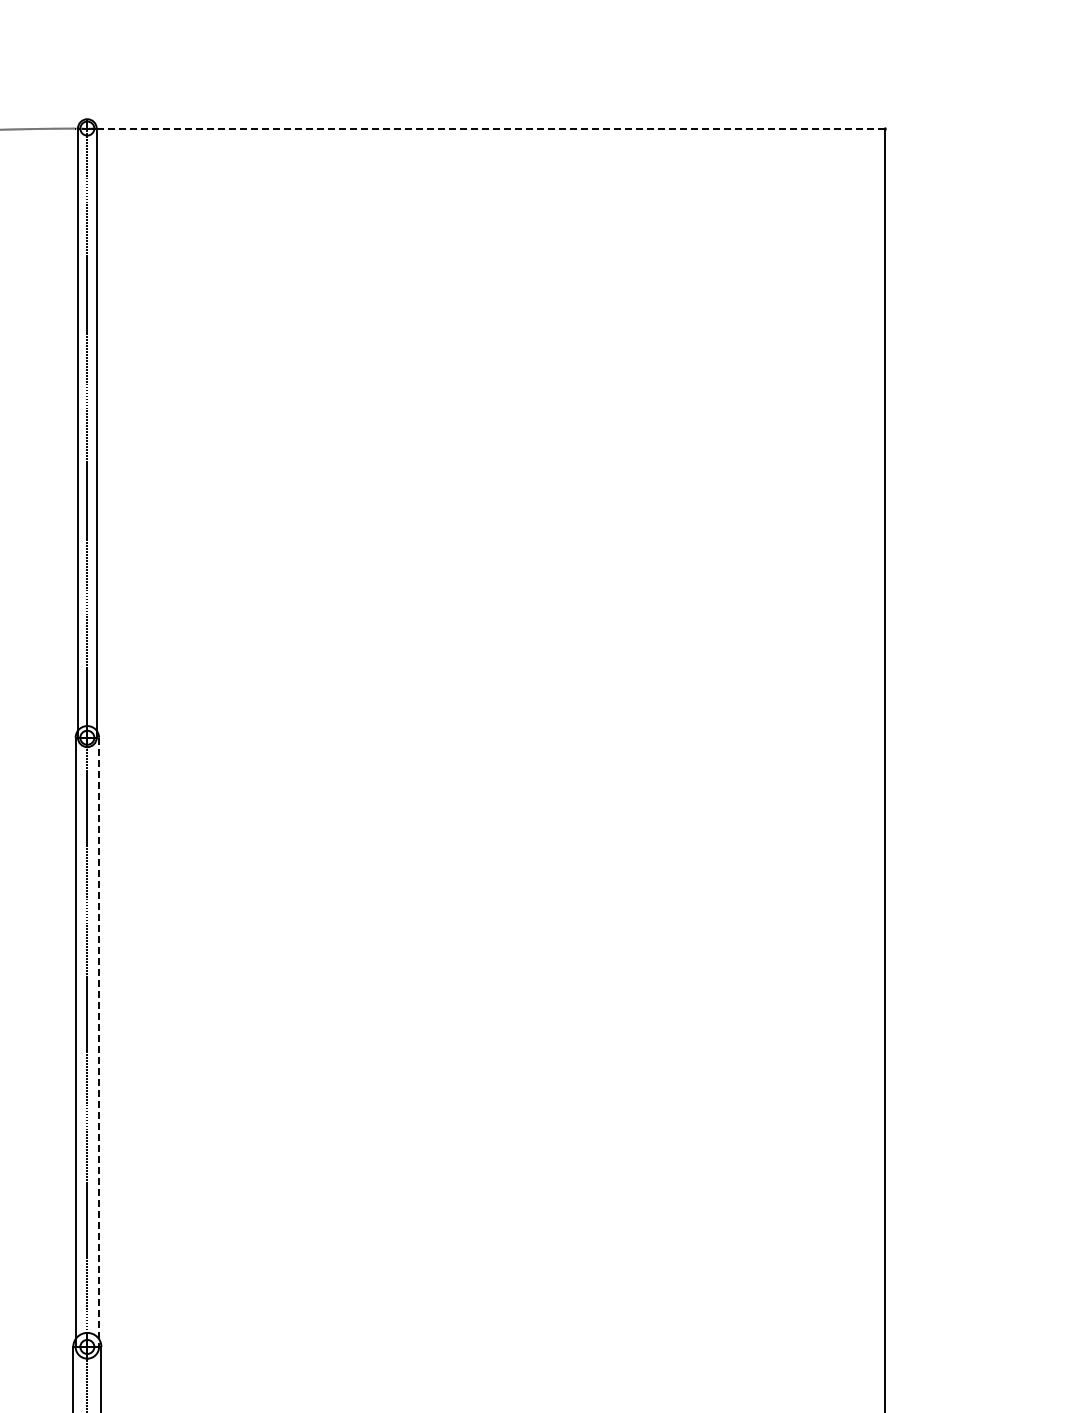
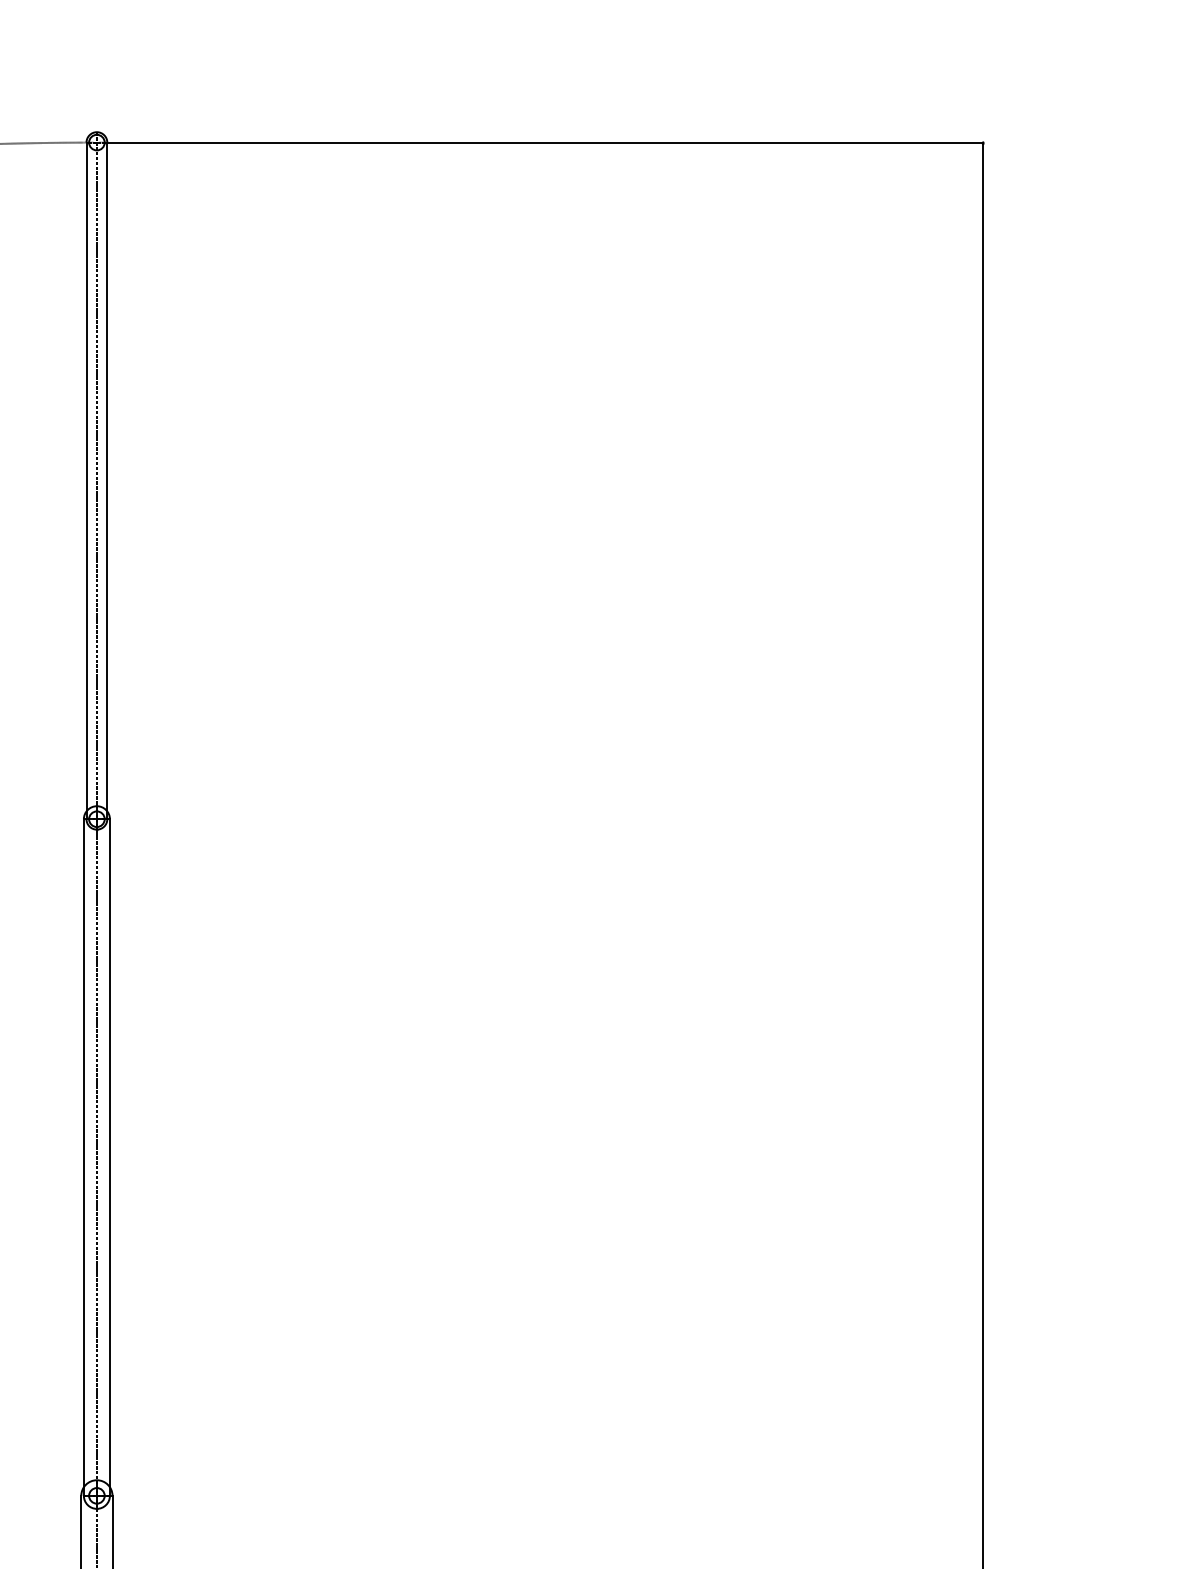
line: (491, 128) -> (545, 142), dashed -> solid
line: (99, 1042) -> (110, 1157), dashed -> solid

